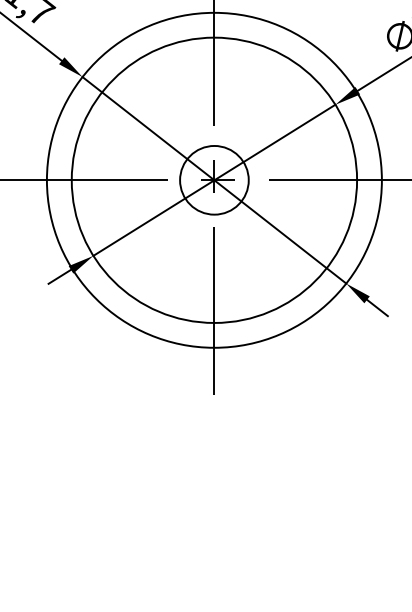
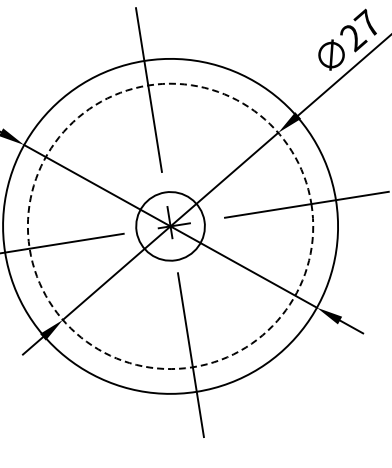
circle: (214, 179) -> (170, 225), solid -> dashed

